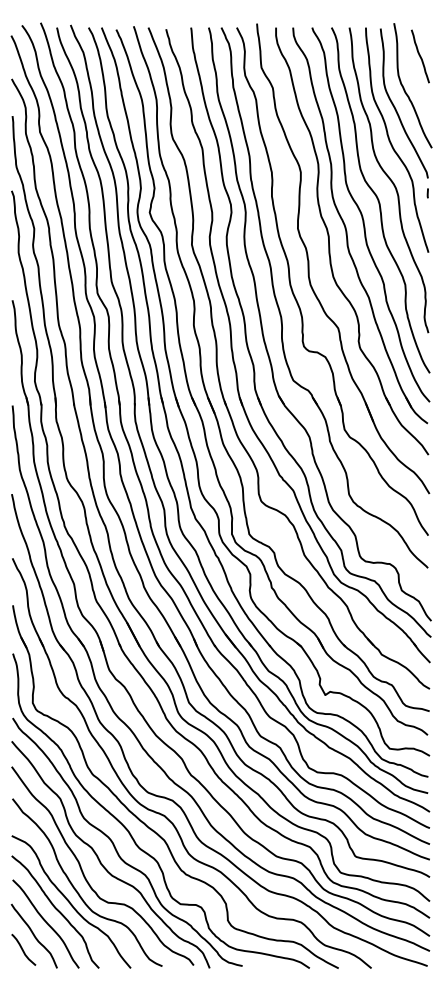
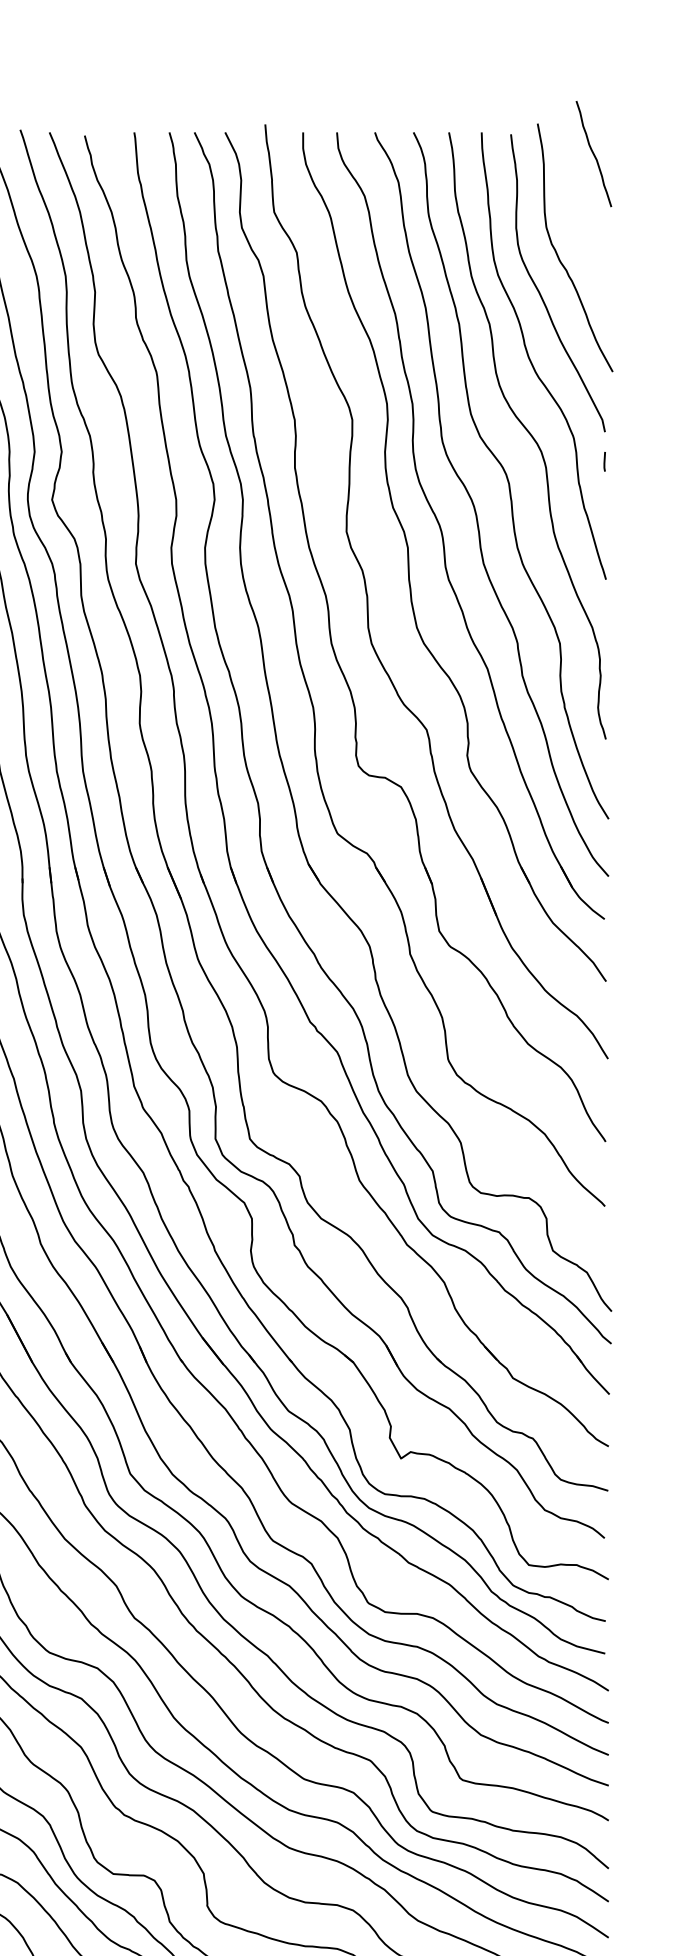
line: (419, 56) -> (592, 154), moved

